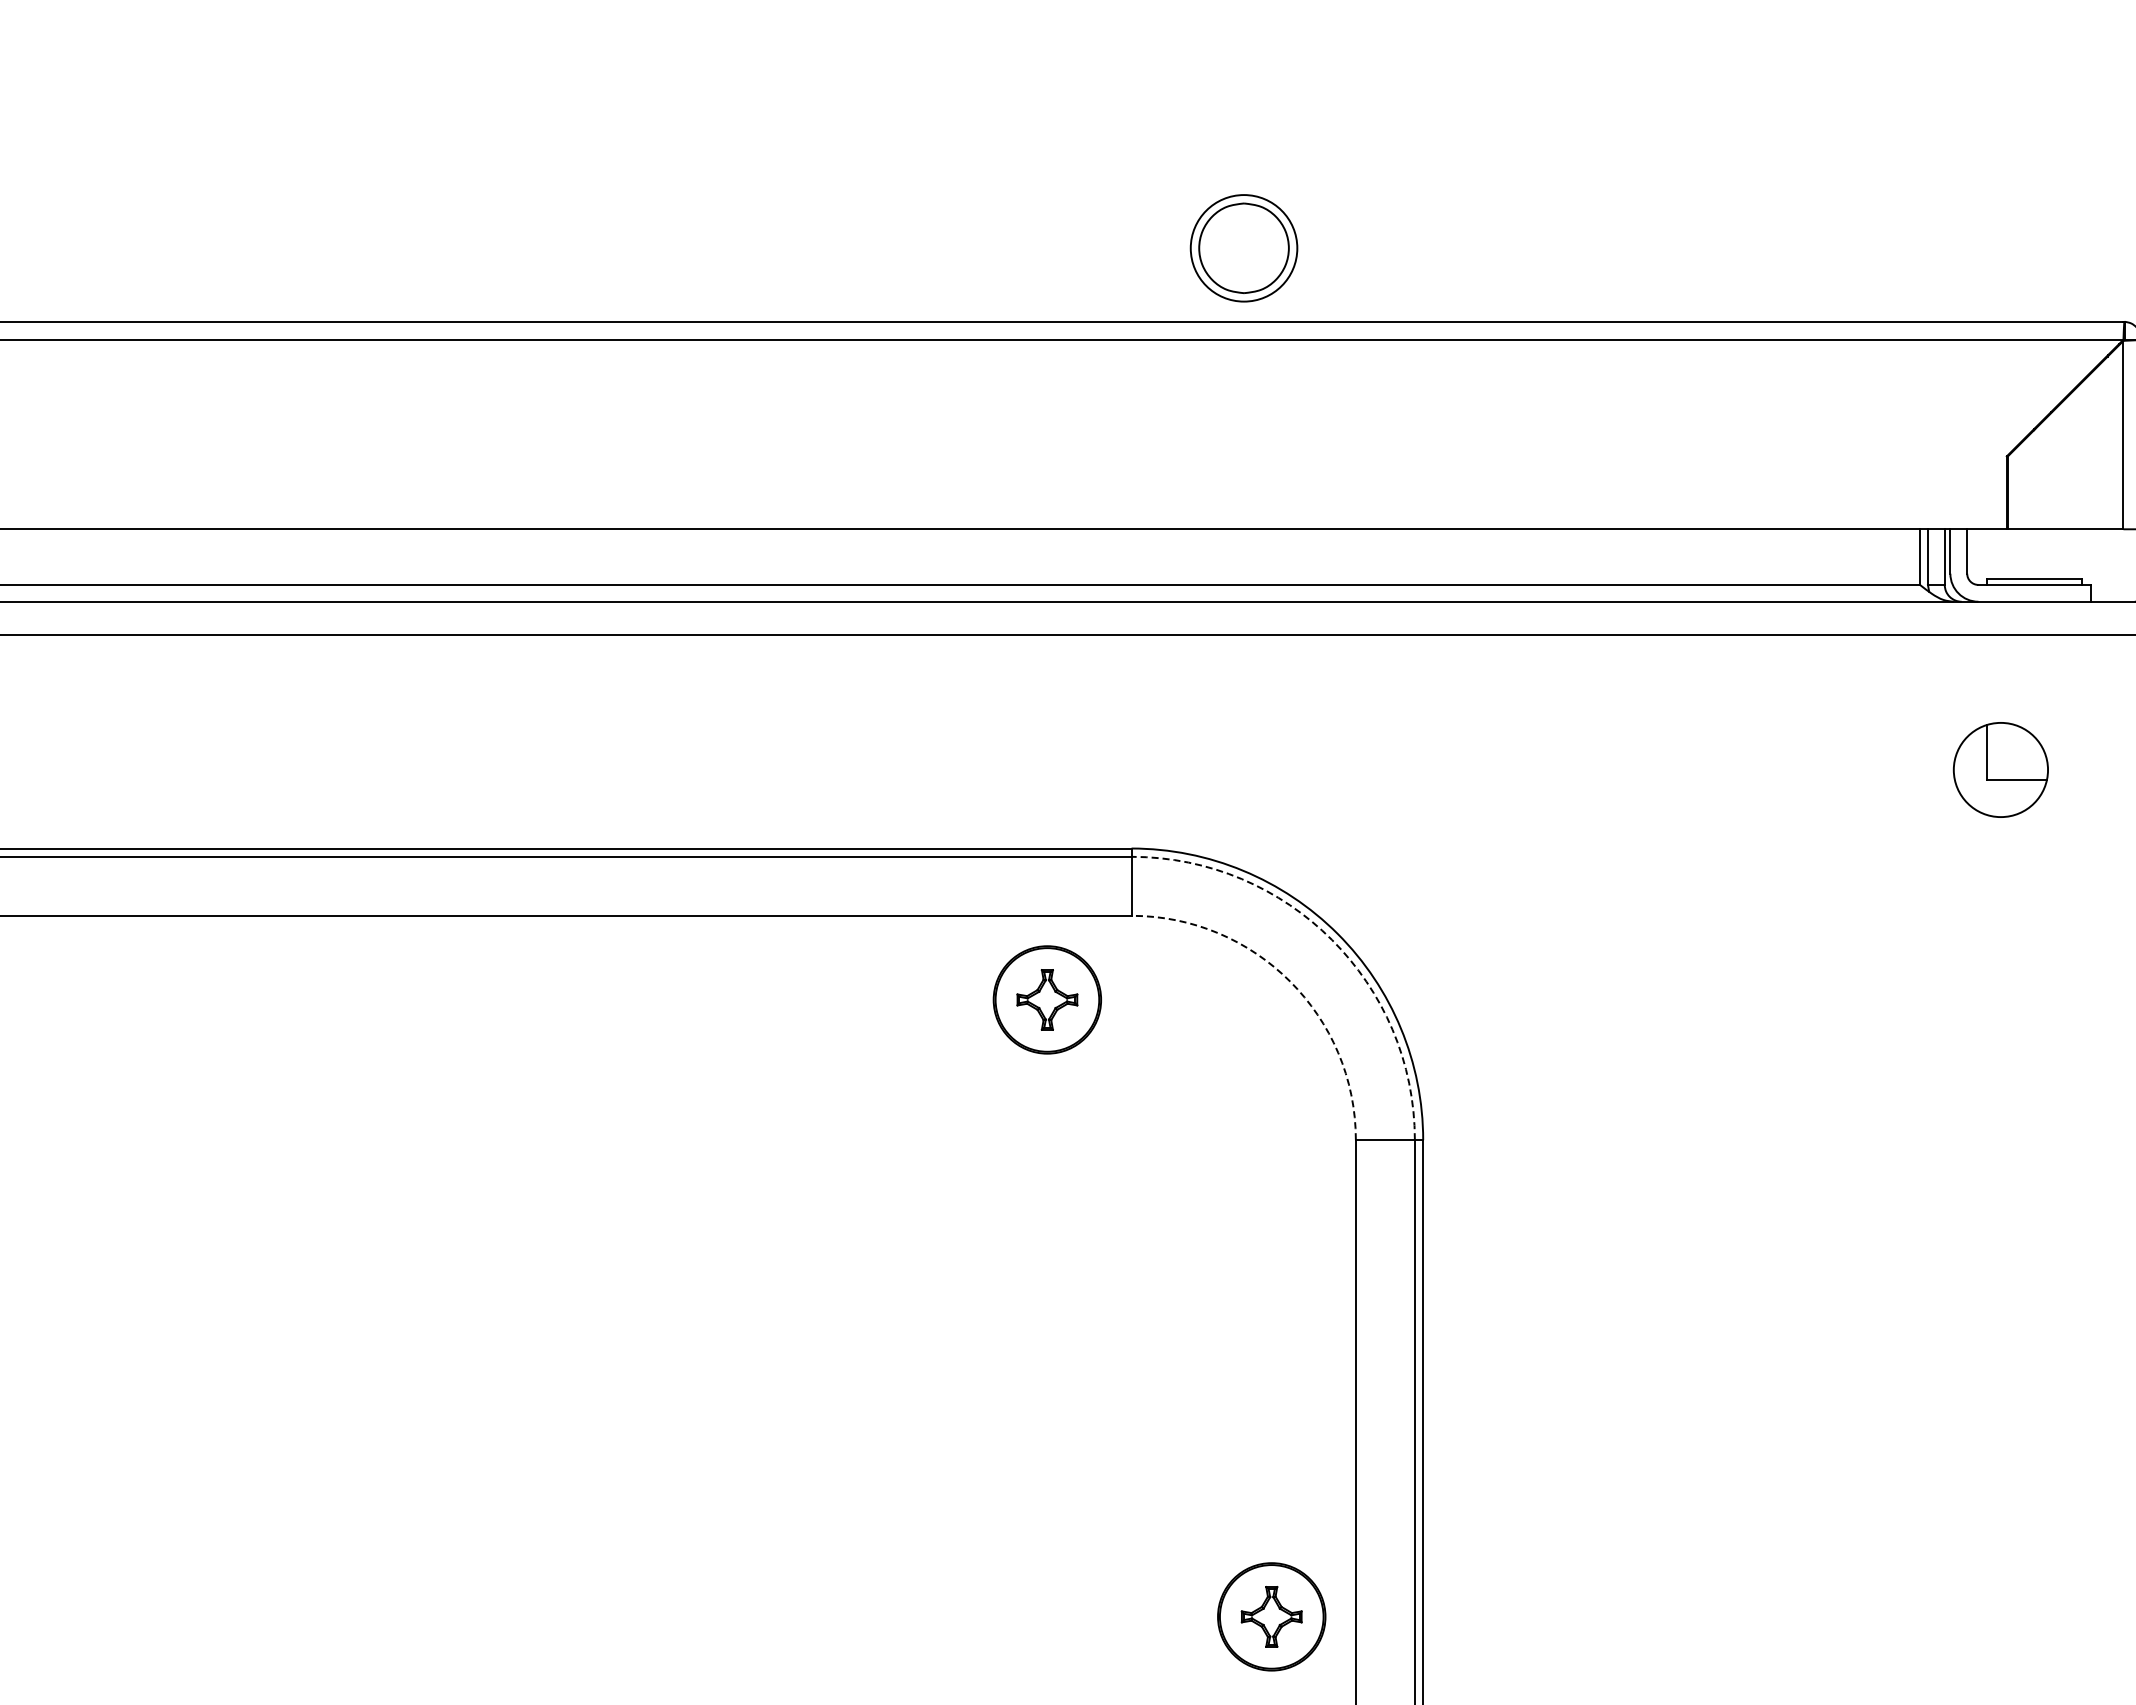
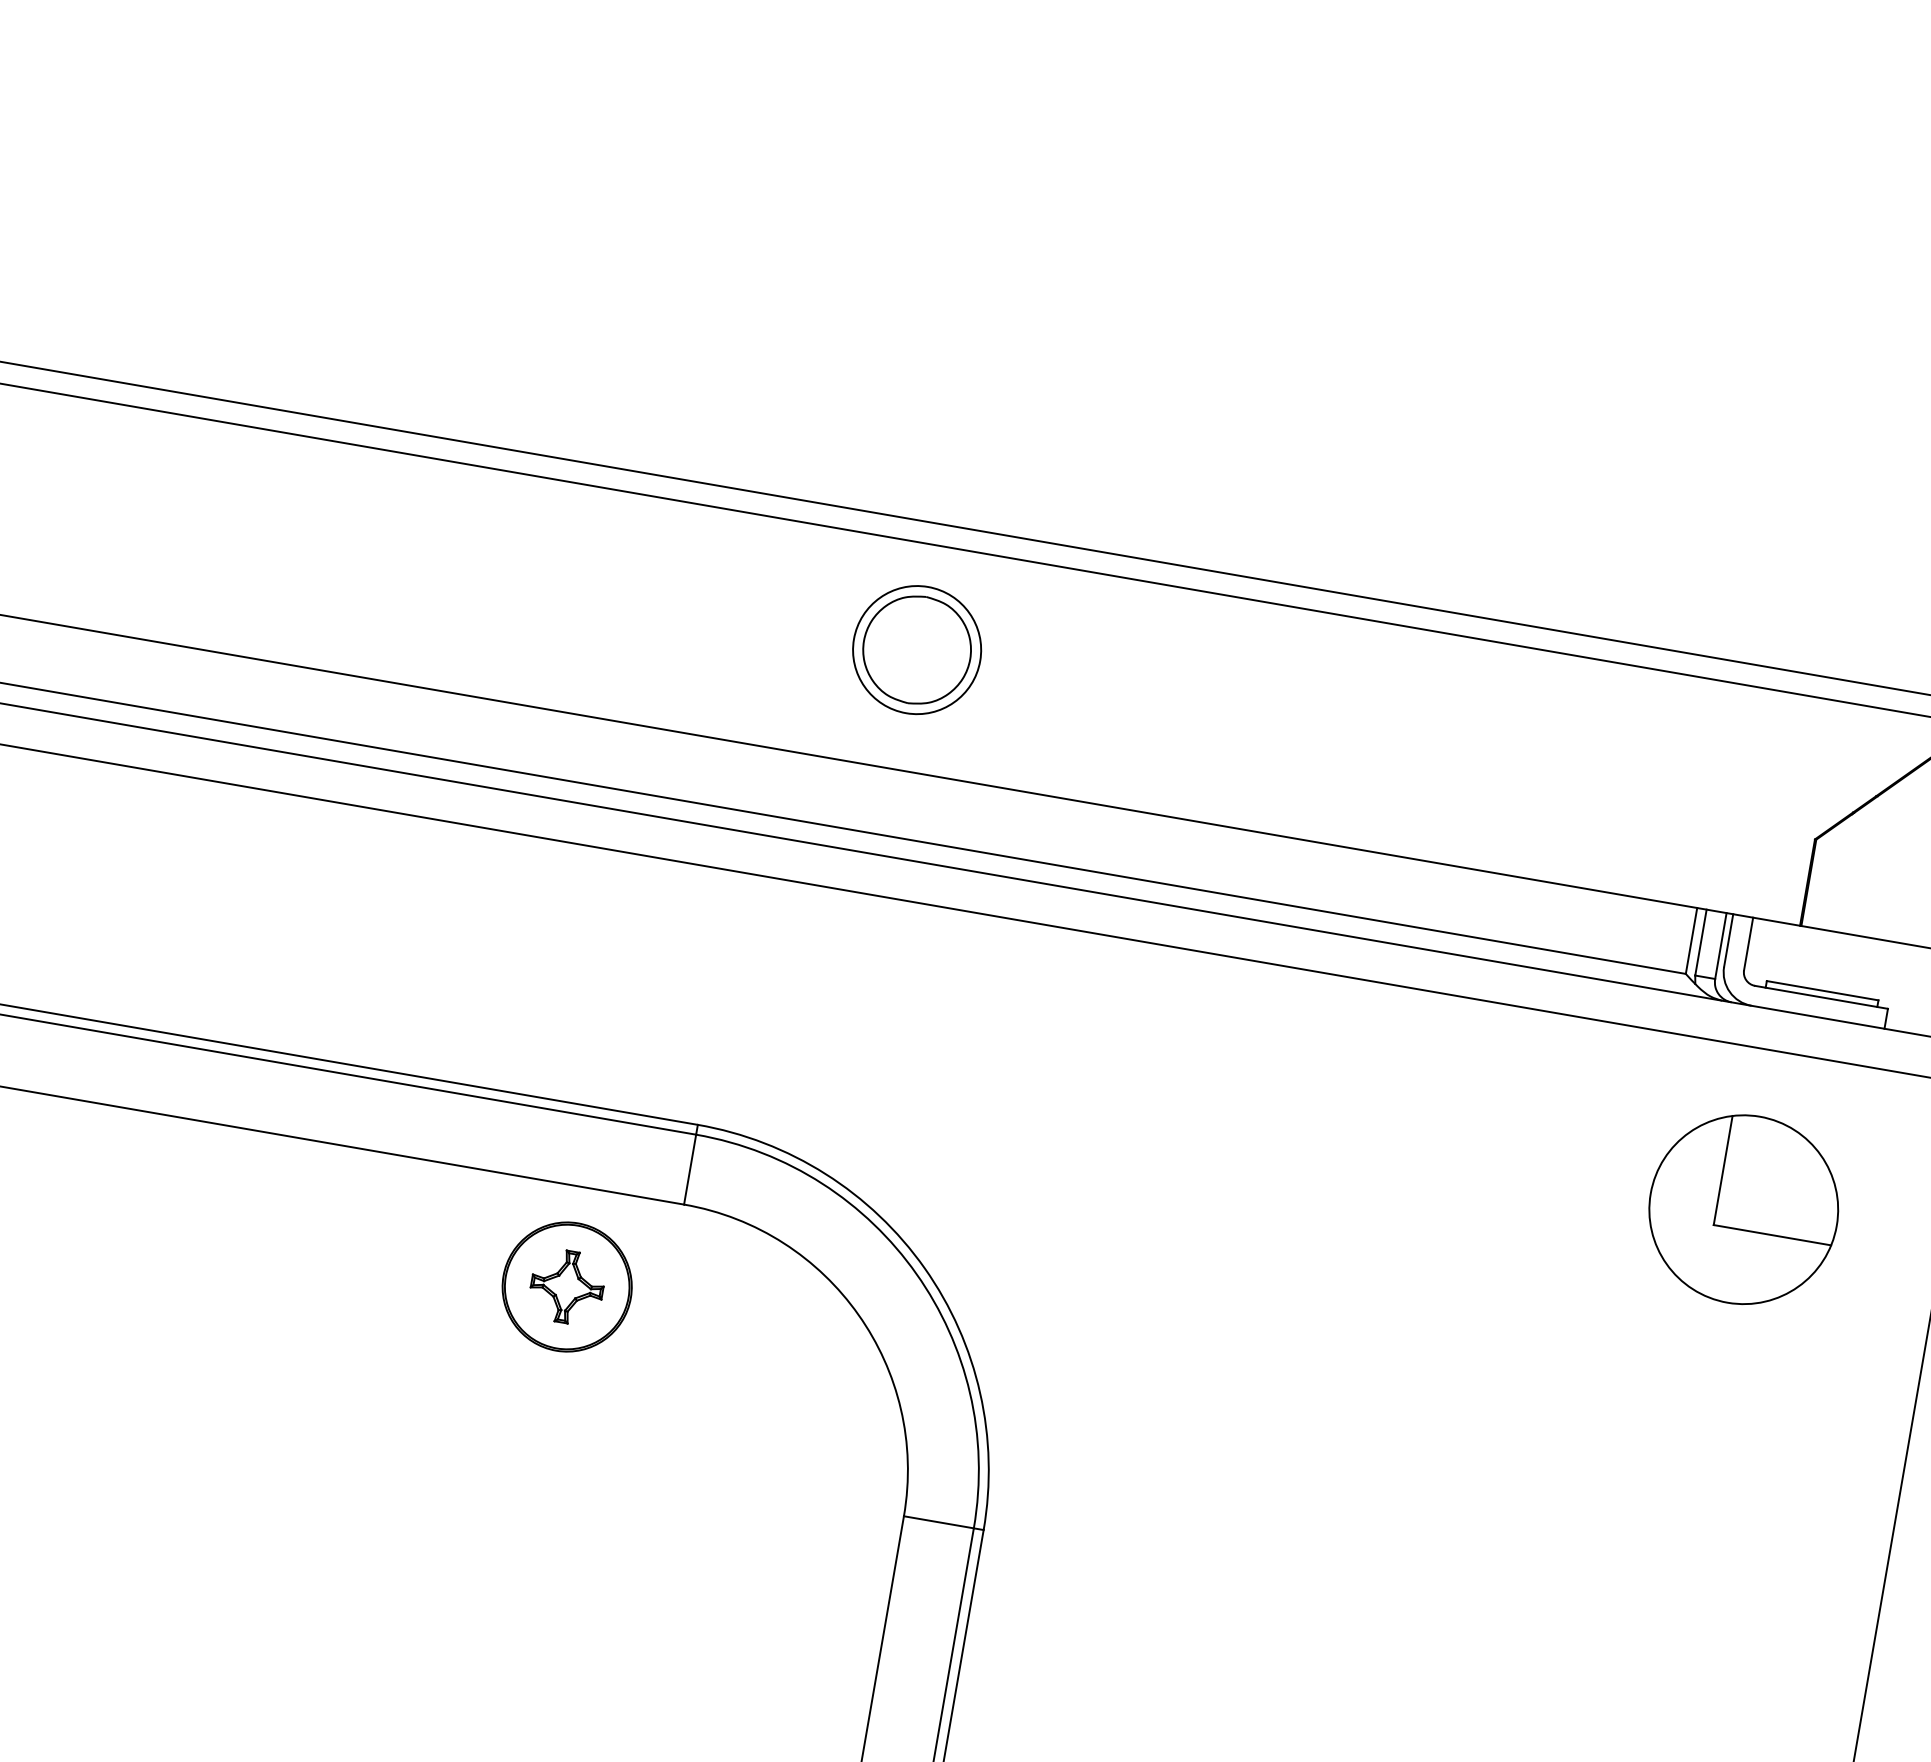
part: (1243, 248) -> (916, 650), moved
part: (2000, 769) -> (1743, 1209), size x1.67
arc: (1331, 939) -> (916, 1273), dashed -> solid
arc: (1290, 981) -> (858, 1314), dashed -> solid

